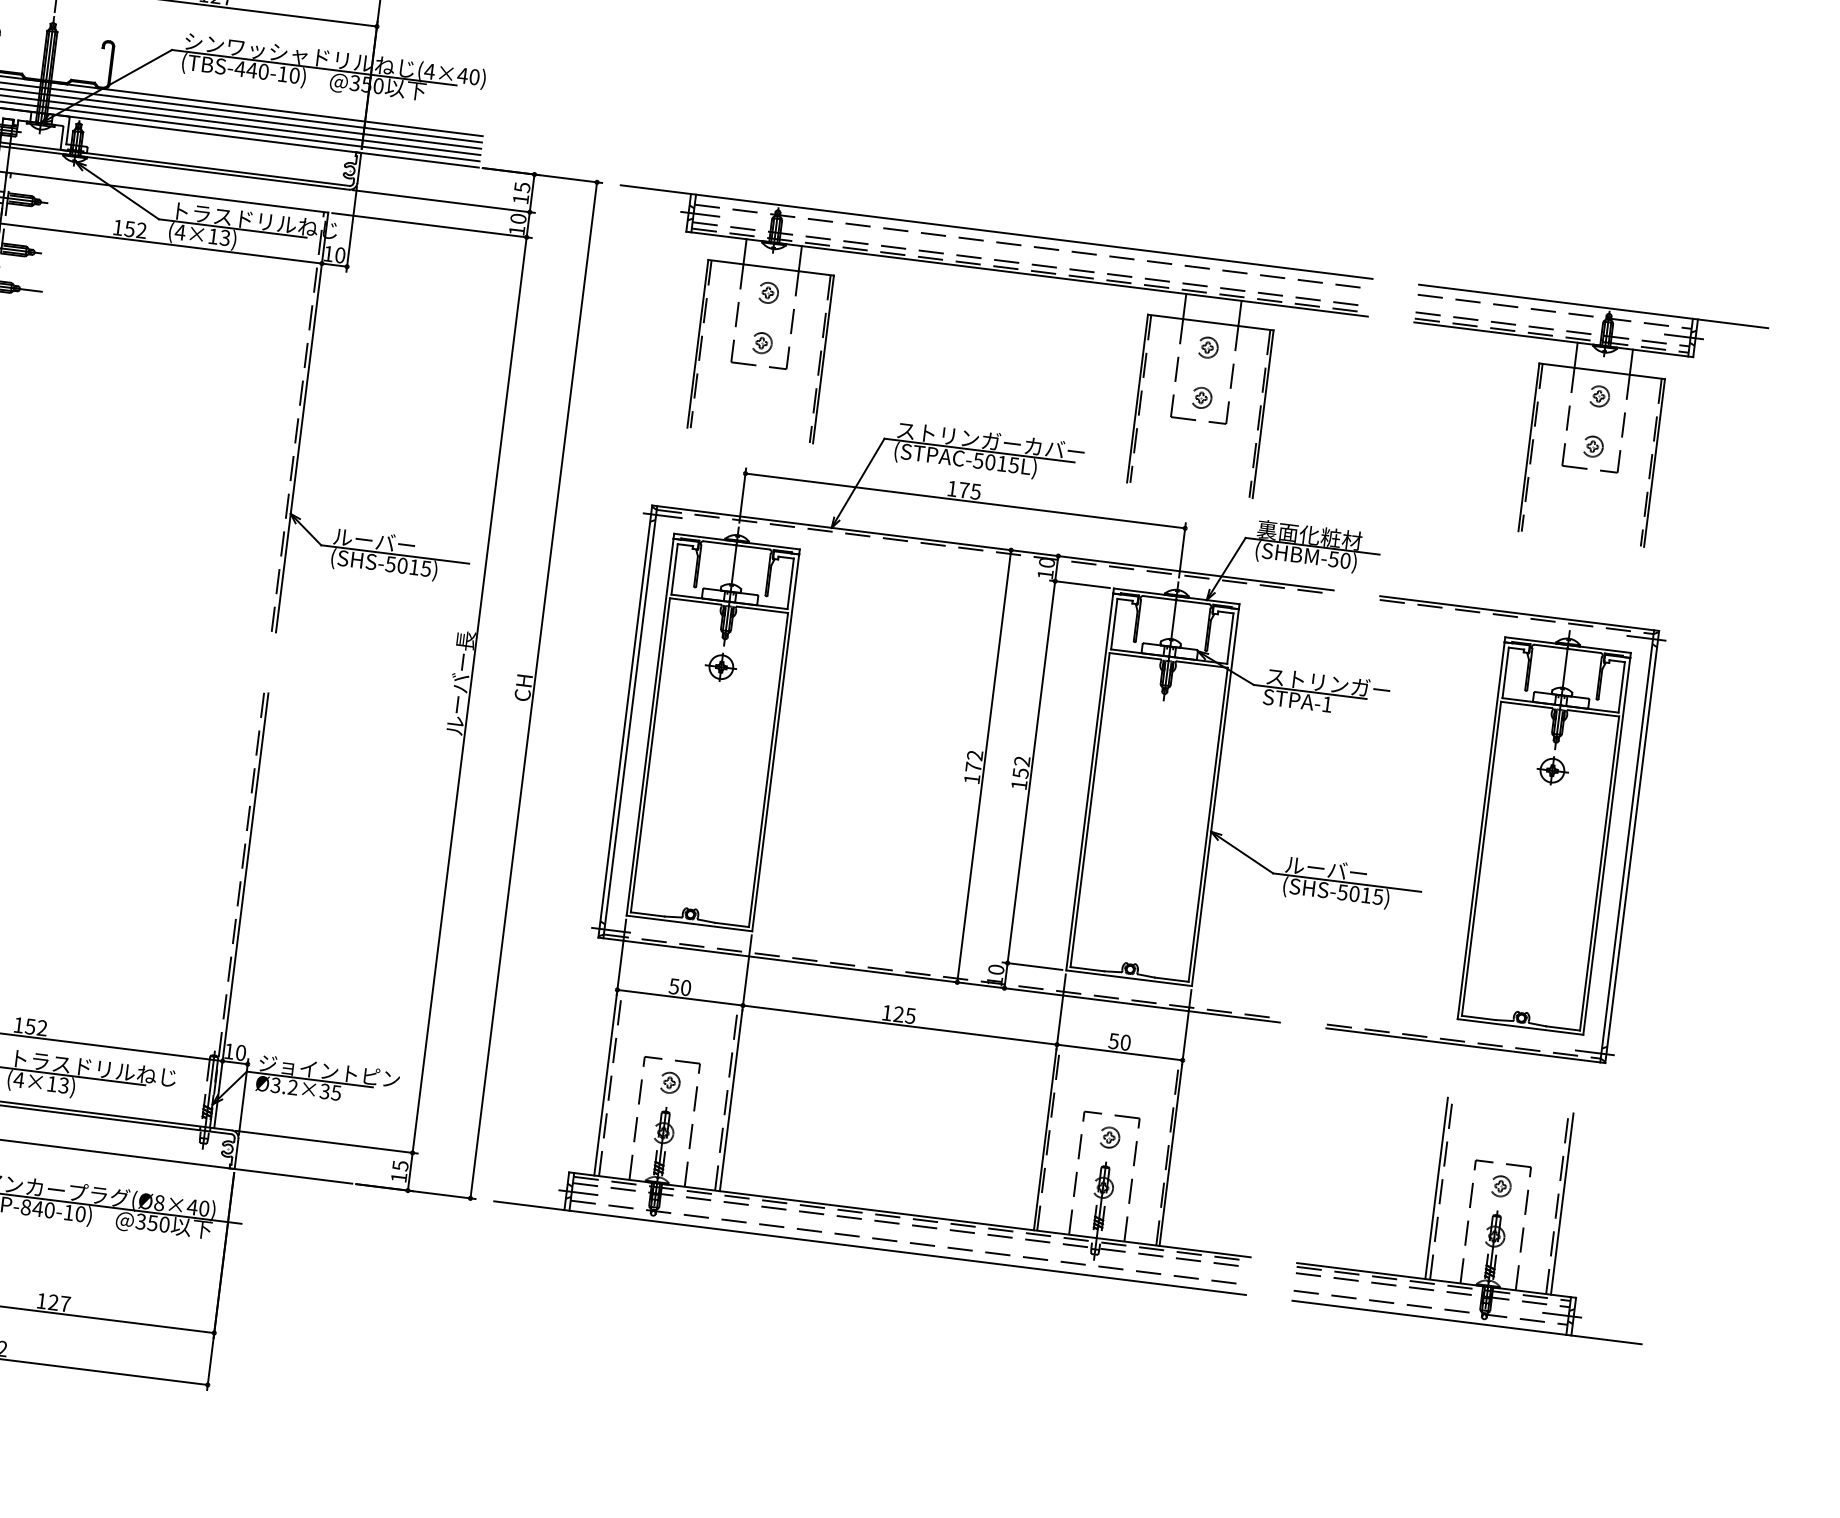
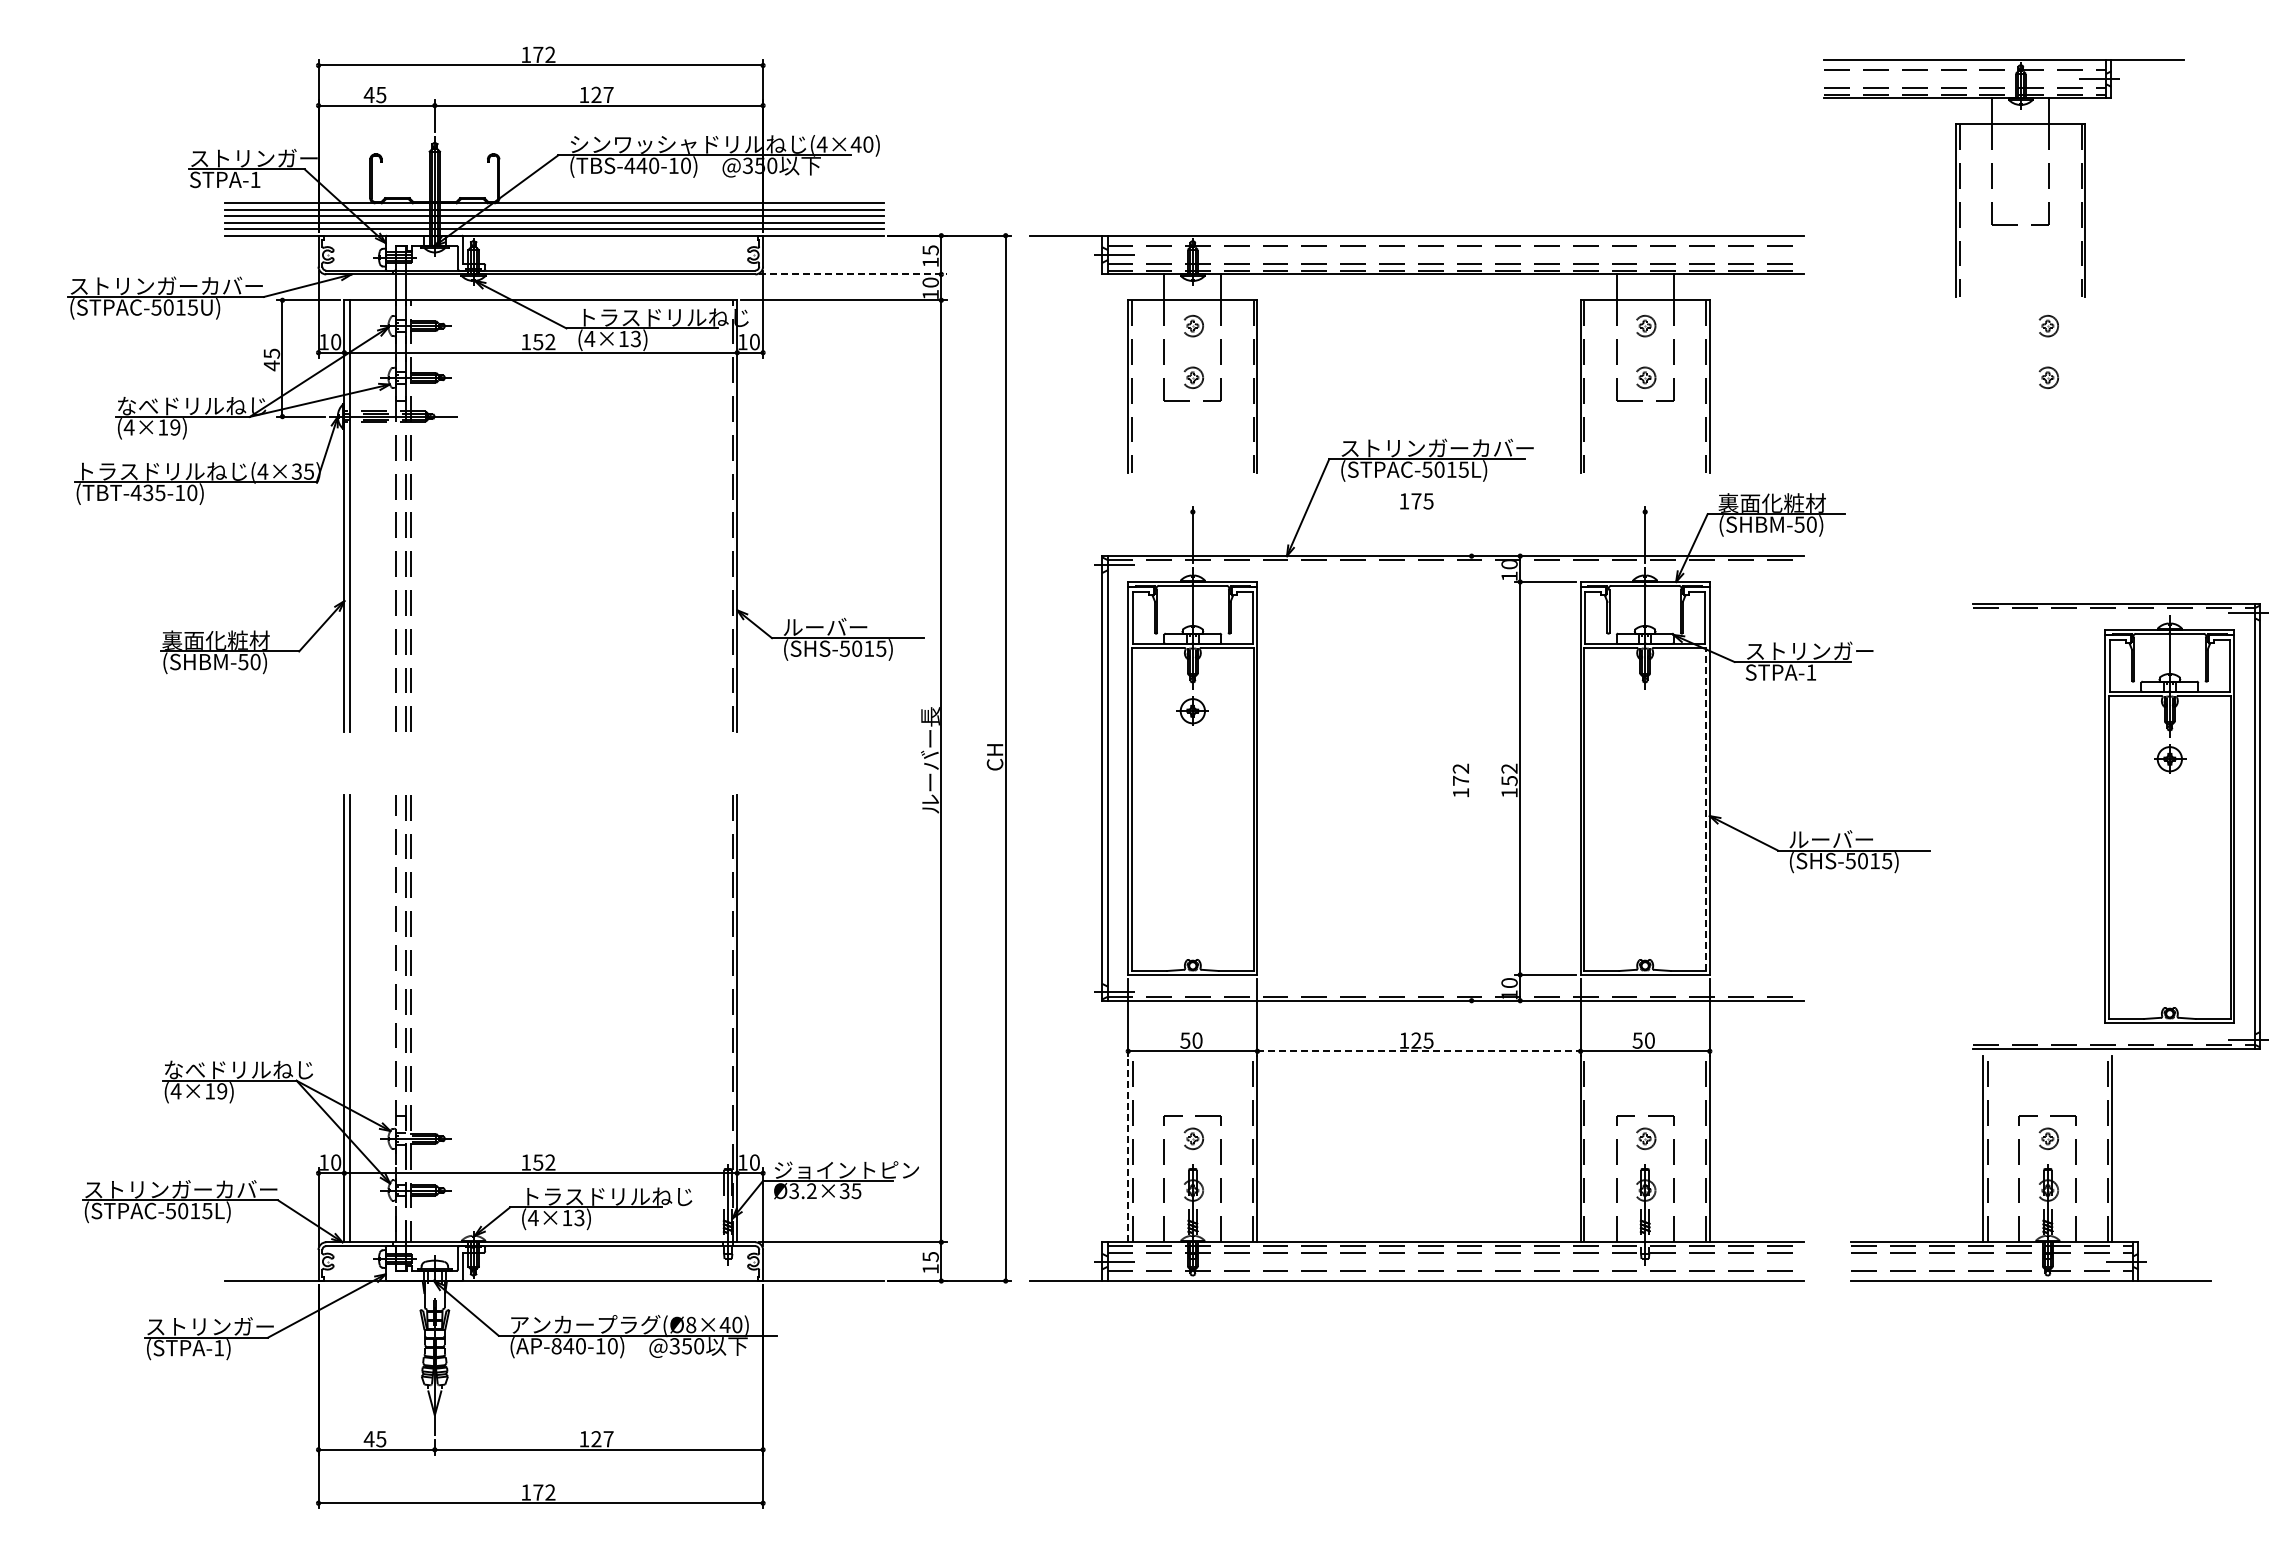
line: (444, 201) -> (853, 274), solid -> dashed
part: (1568, 420) -> (1992, 178), moved
line: (964, 501) -> (1418, 512), removed
line: (984, 766) -> (1471, 778), removed
line: (1207, 824) -> (1705, 809), solid -> dashed
part: (1496, 830) -> (2120, 826), moved
line: (900, 1025) -> (1419, 1051), solid -> dashed
line: (605, 1084) -> (1128, 1148), solid -> dashed

